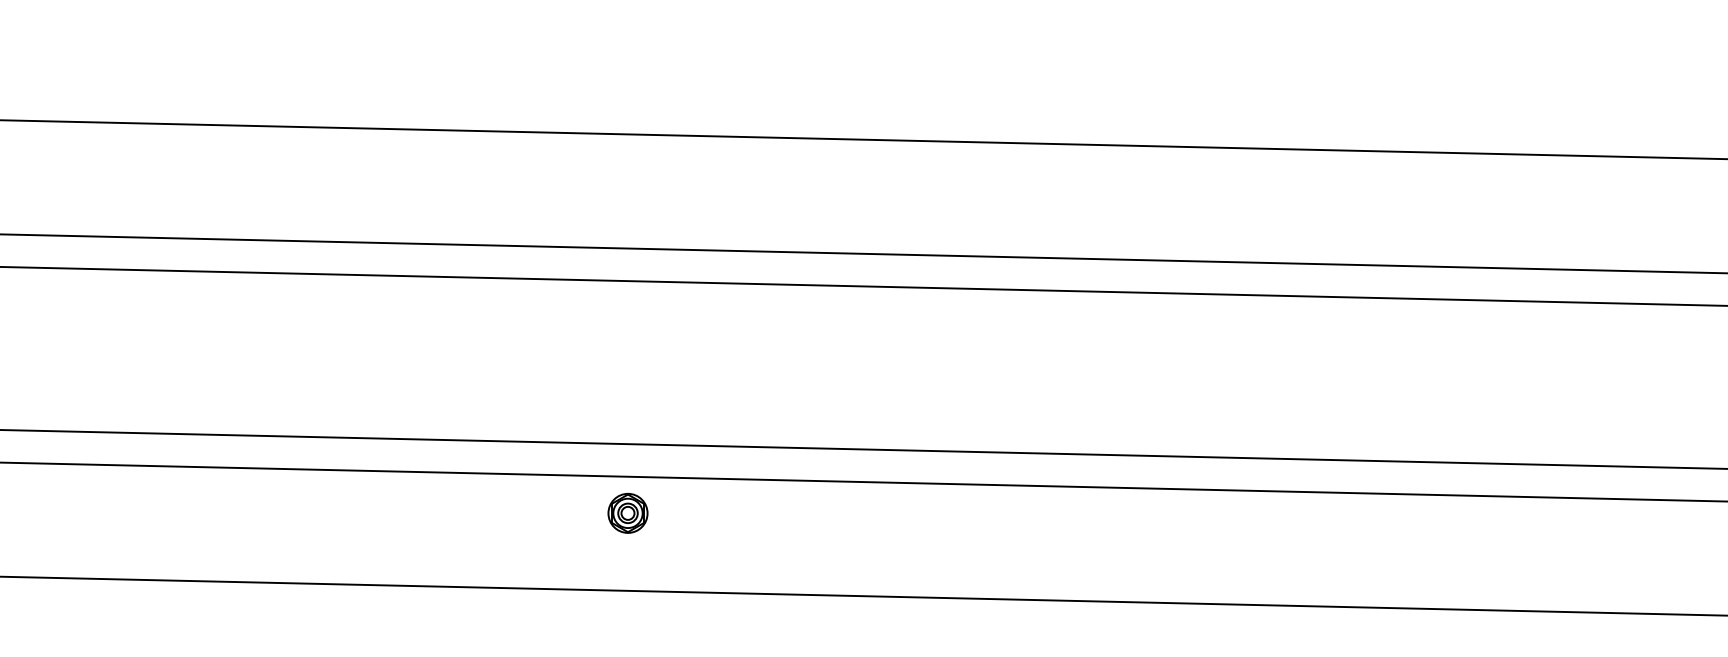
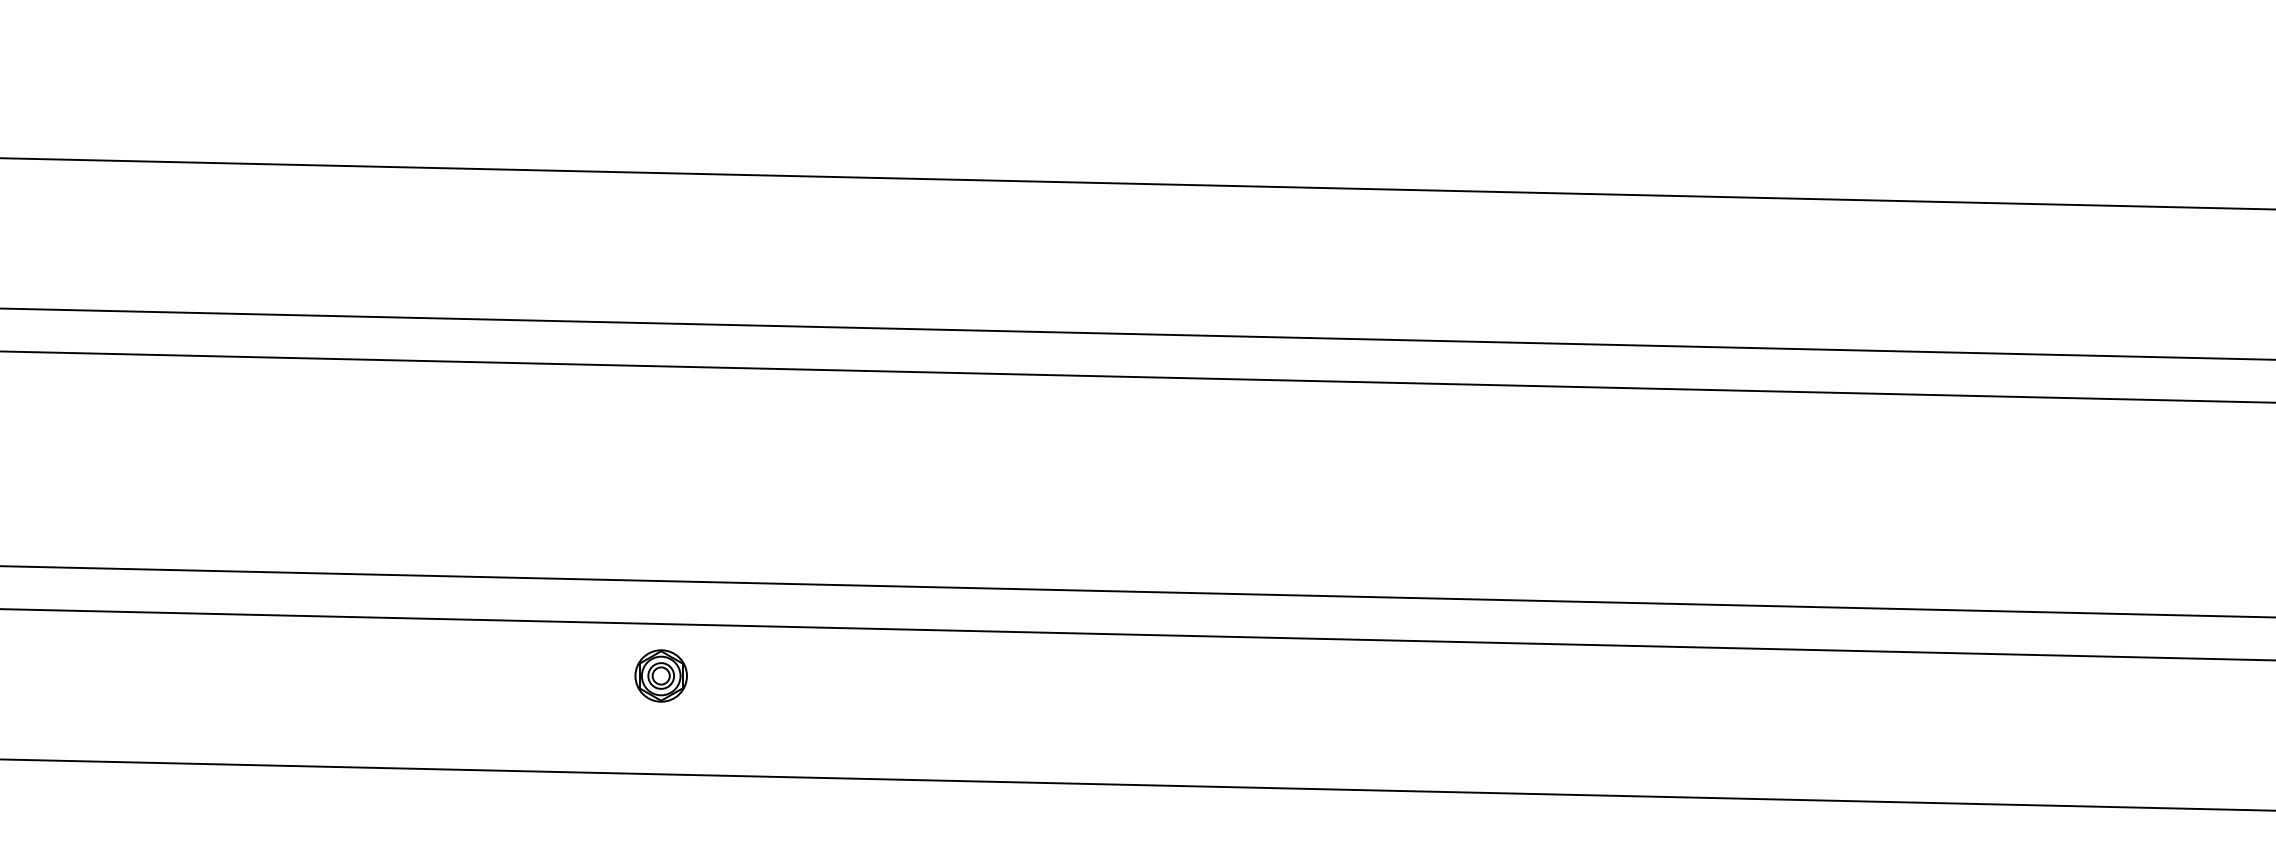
part: (627, 512) -> (660, 674), moved

